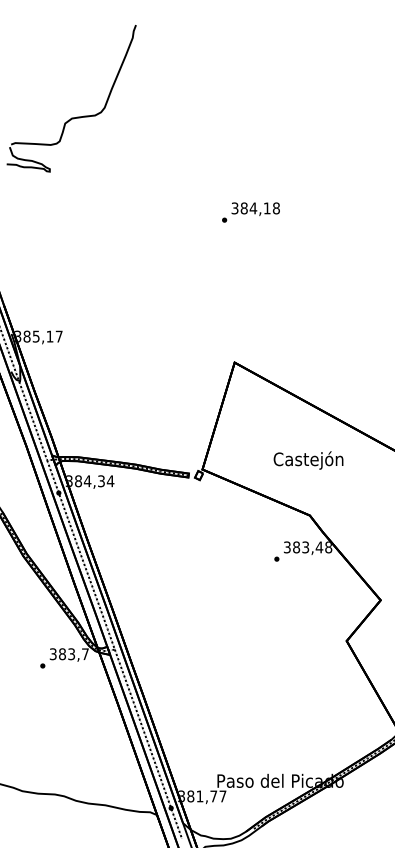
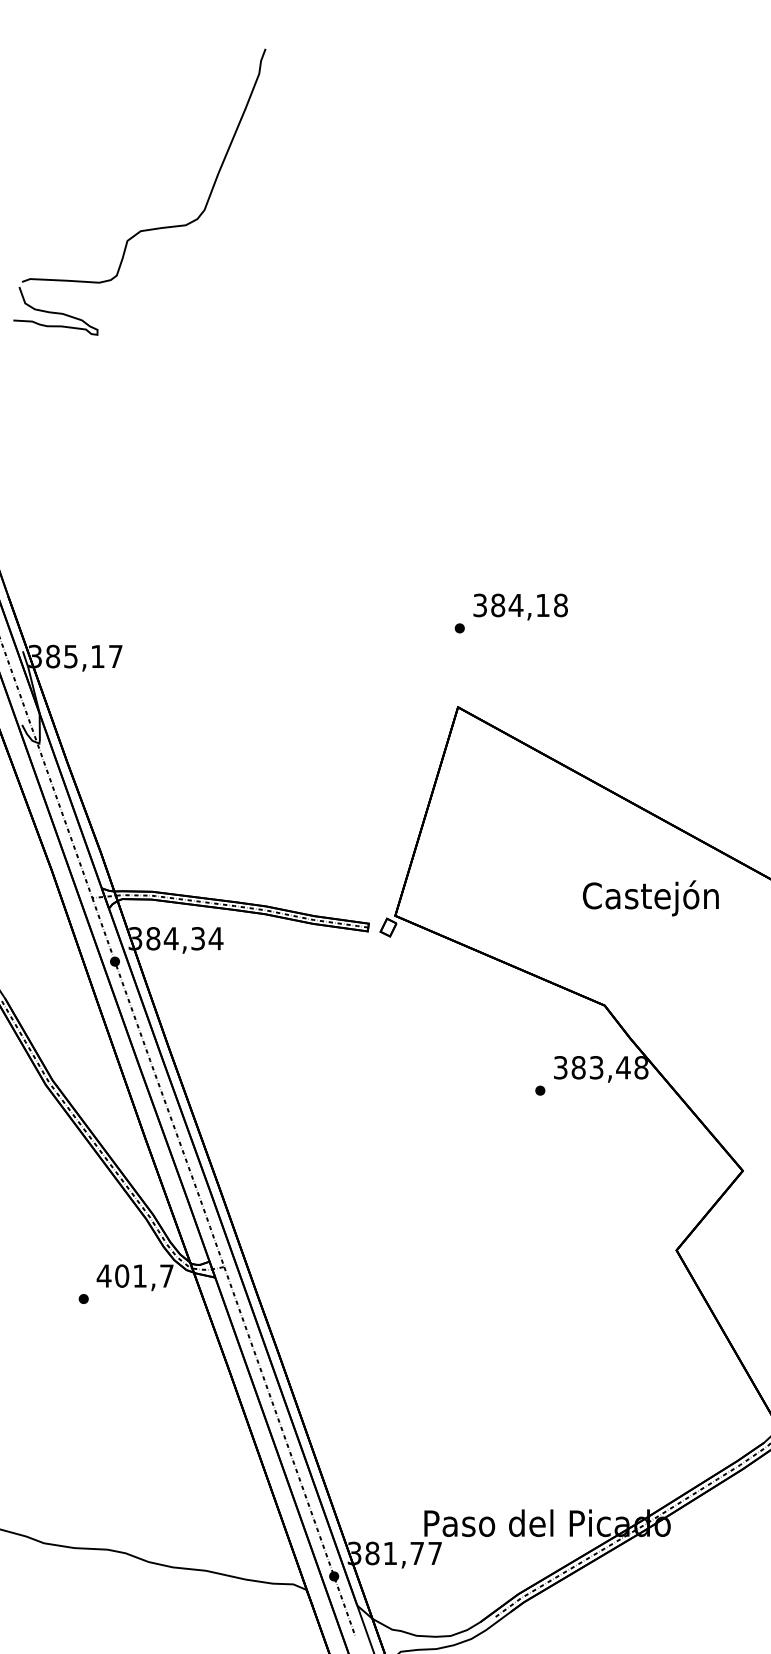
text: (250, 212) -> (510, 613), moved
text: (308, 460) -> (650, 898), moved
text: (62, 654) -> (122, 1276), 383,7 -> 401,7

